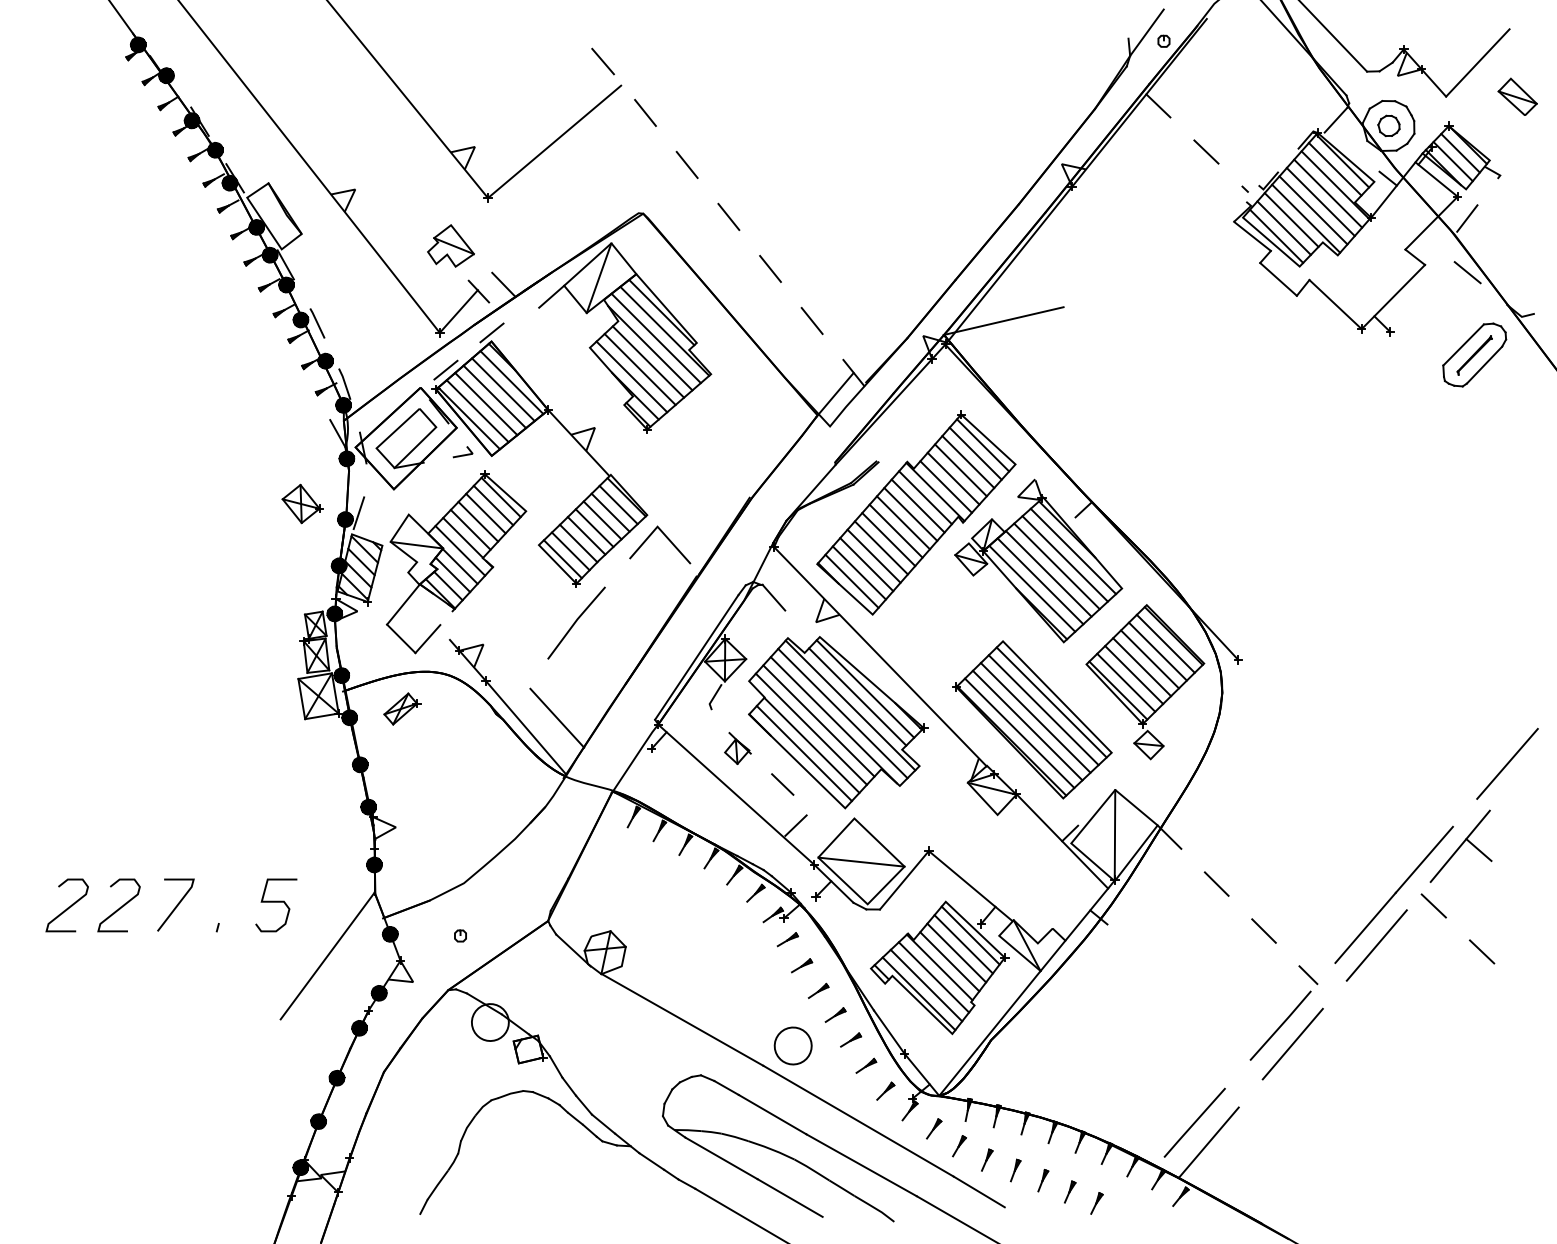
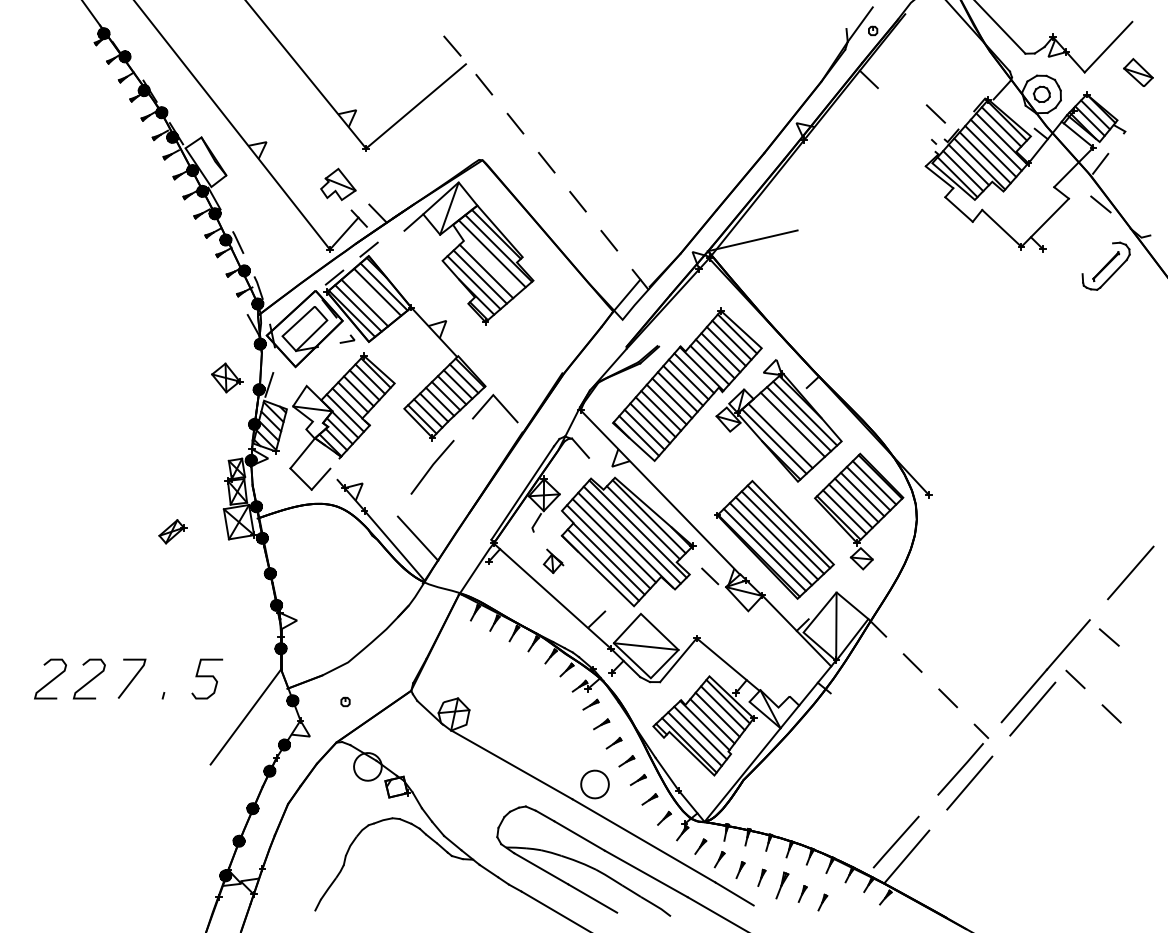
line: (1205, 151) -> (935, 113), moved
line: (1463, 344) -> (1097, 258), removed
line: (649, 347) -> (487, 260), removed
line: (493, 396) -> (370, 297), removed
line: (1048, 574) -> (786, 430), removed
part: (401, 708) -> (172, 531), moved
line: (783, 784) -> (710, 576), moved
line: (1460, 845) -> (1095, 634), removed
part: (1043, 1180) -> (782, 885), size x1.6

